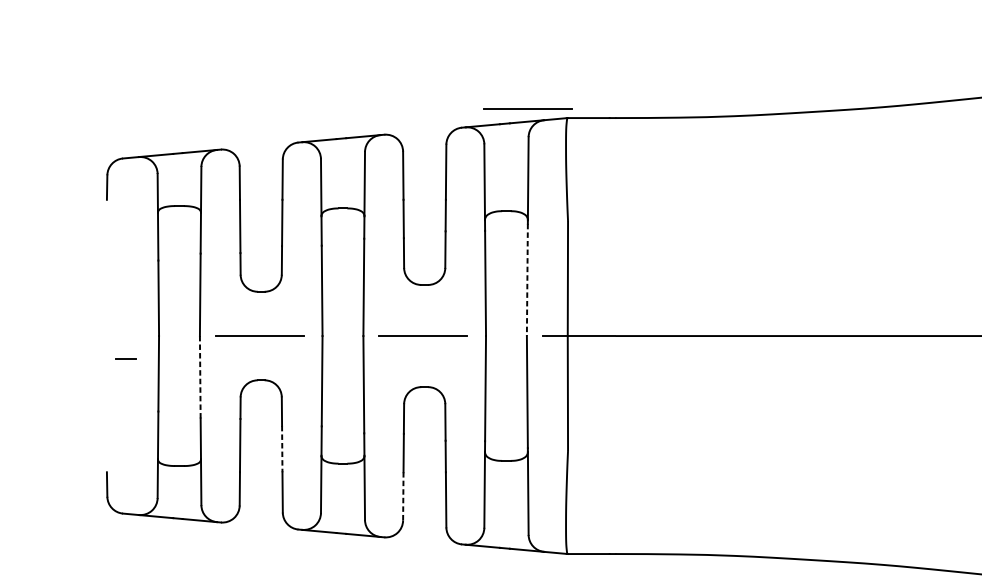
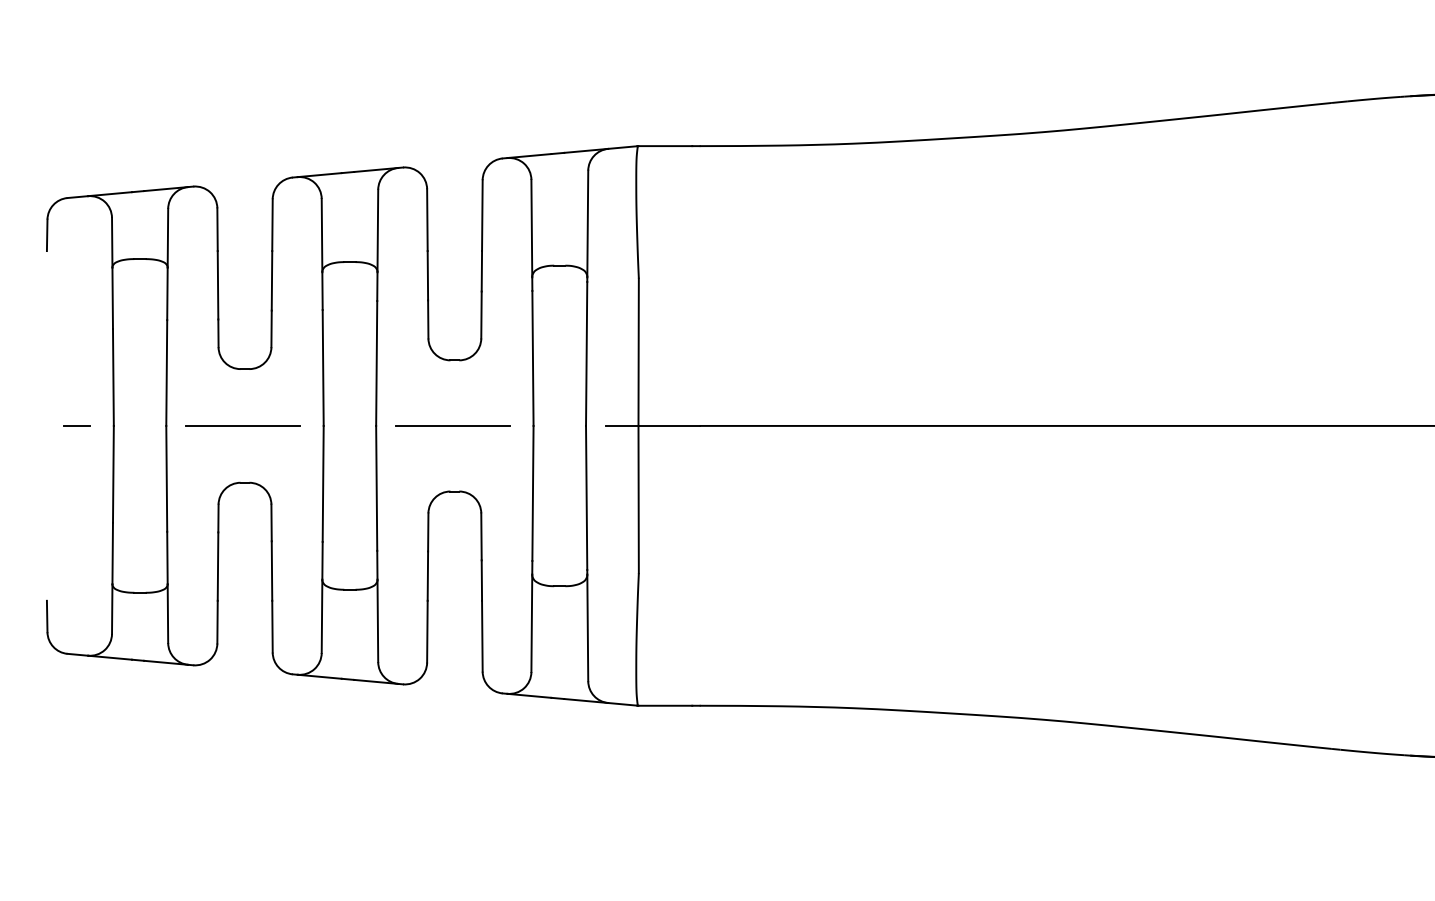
line: (527, 109) -> (586, 134), removed
line: (527, 280) -> (586, 354), dashed -> solid
line: (126, 358) -> (76, 425), moved
line: (200, 376) -> (166, 478), dashed -> solid
line: (282, 449) -> (272, 571), dashed -> solid
line: (403, 496) -> (427, 631), dashed -> solid

